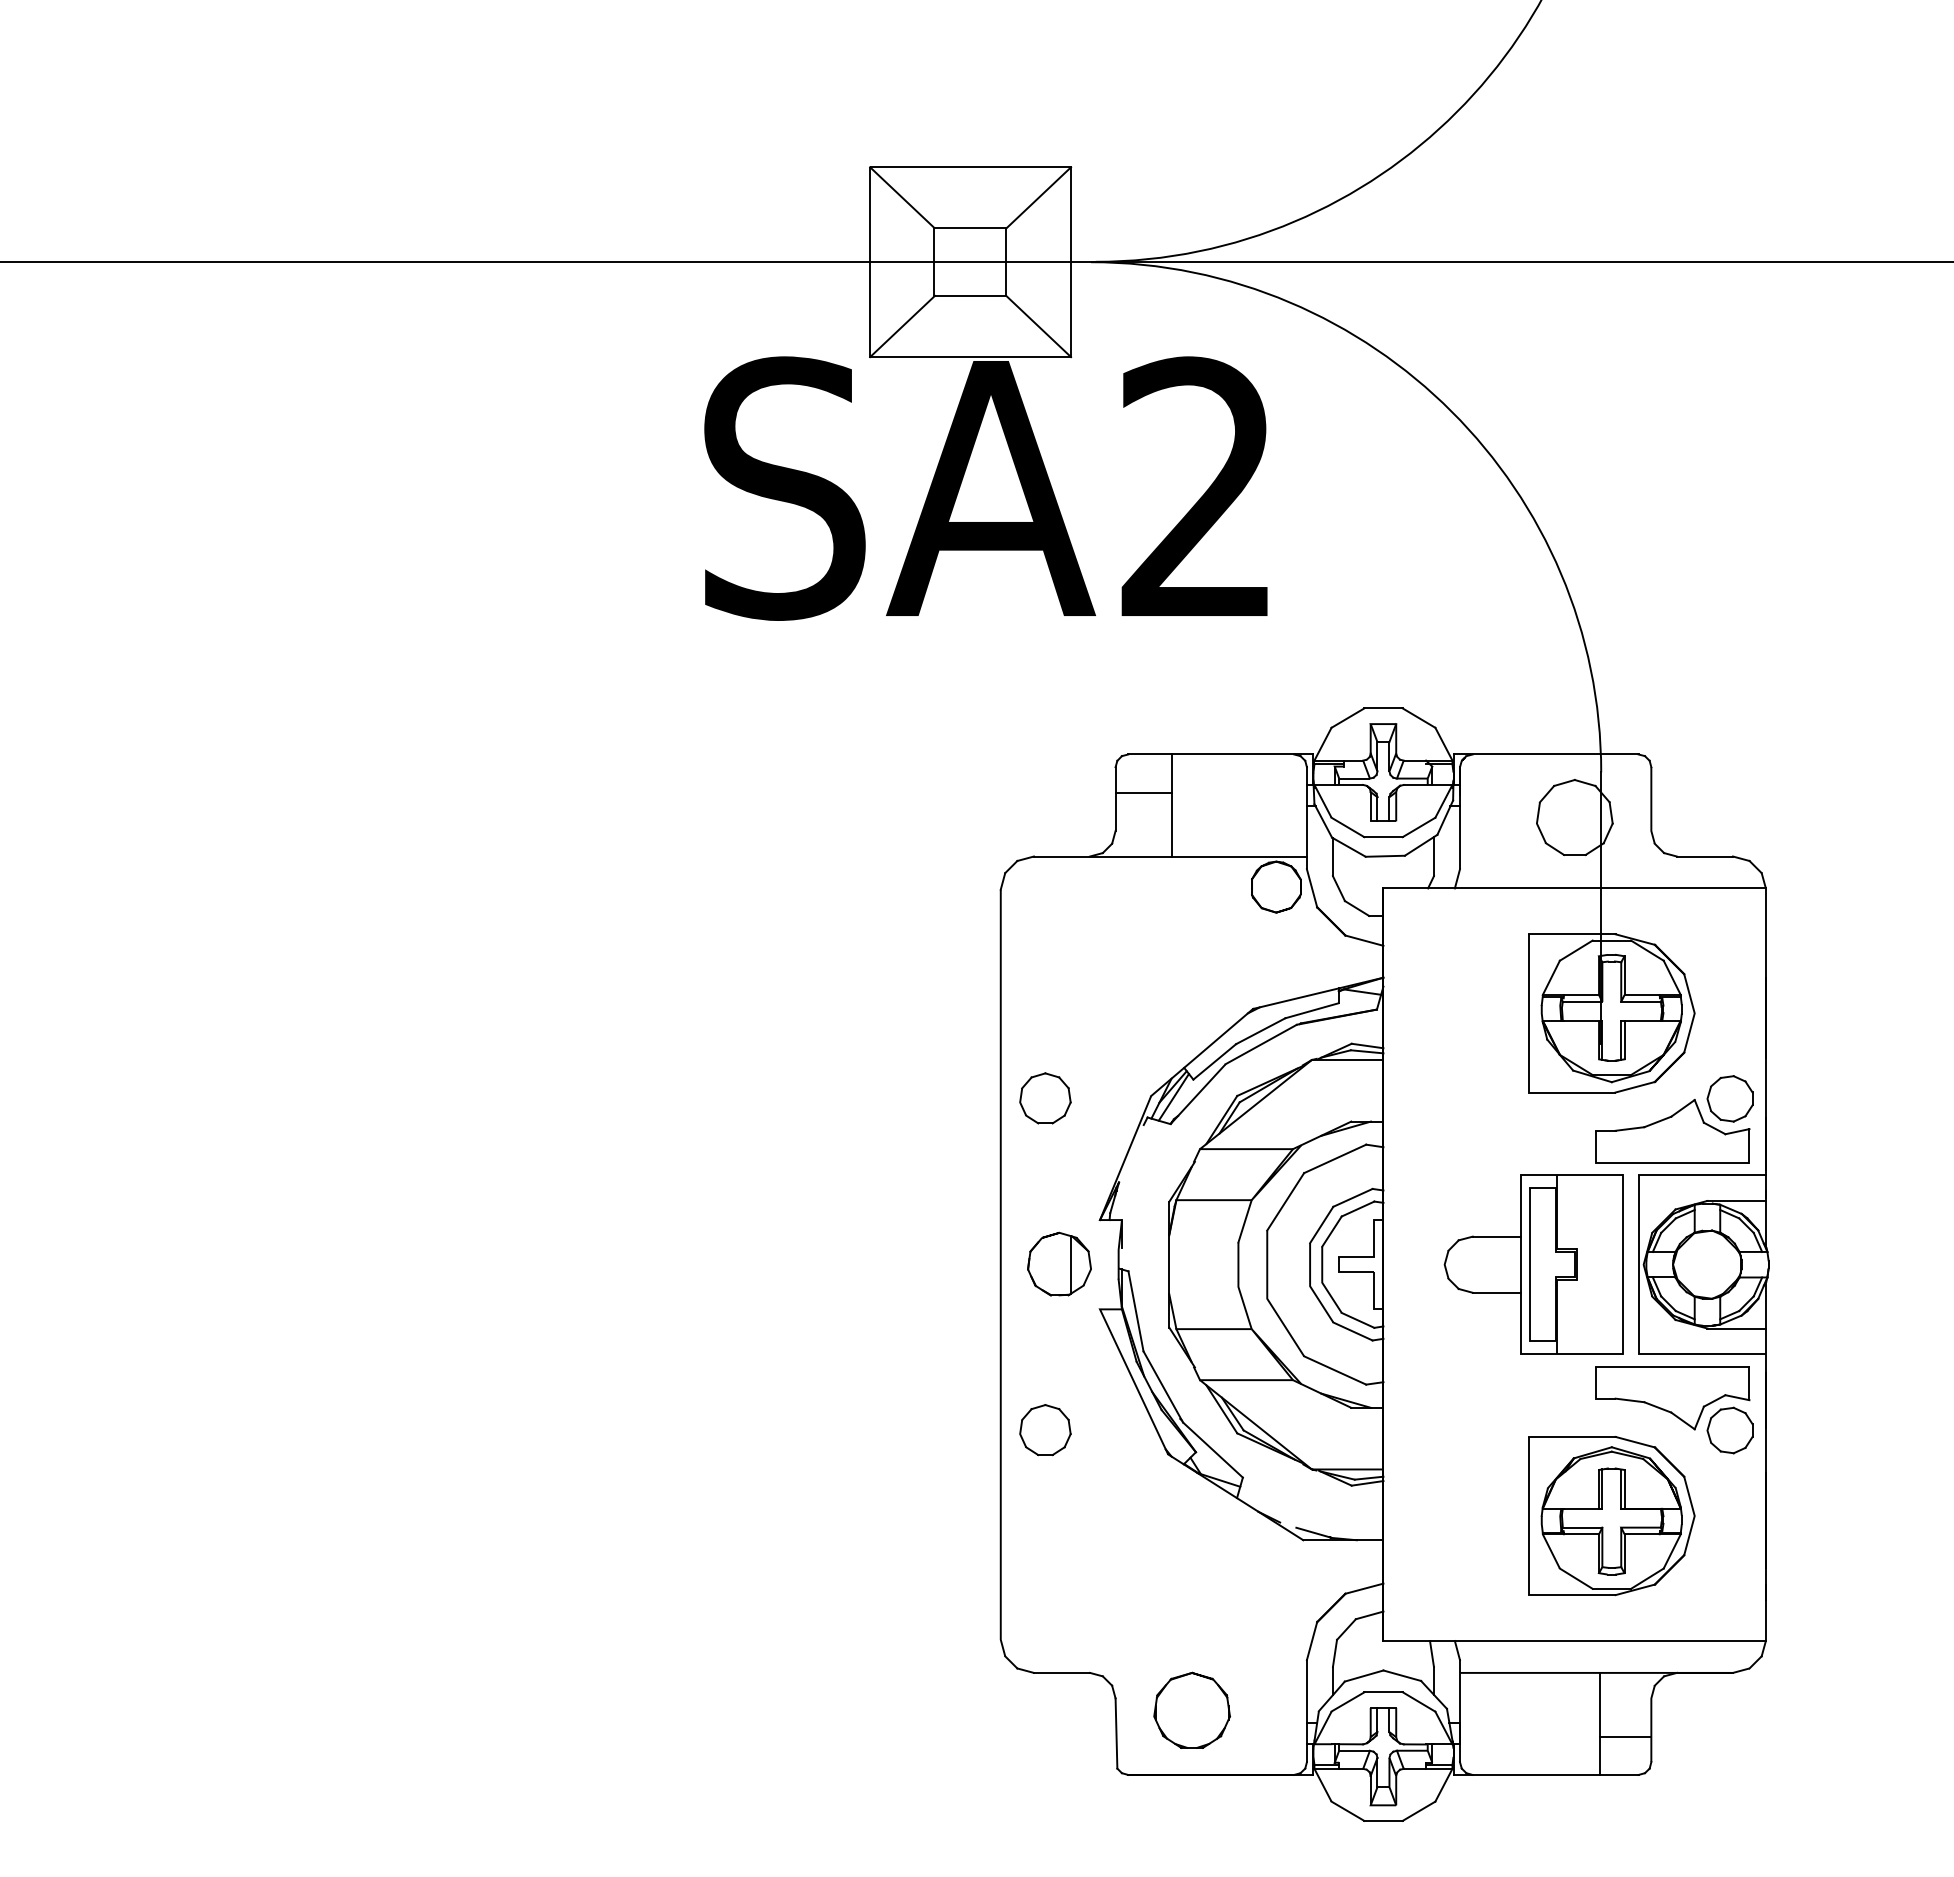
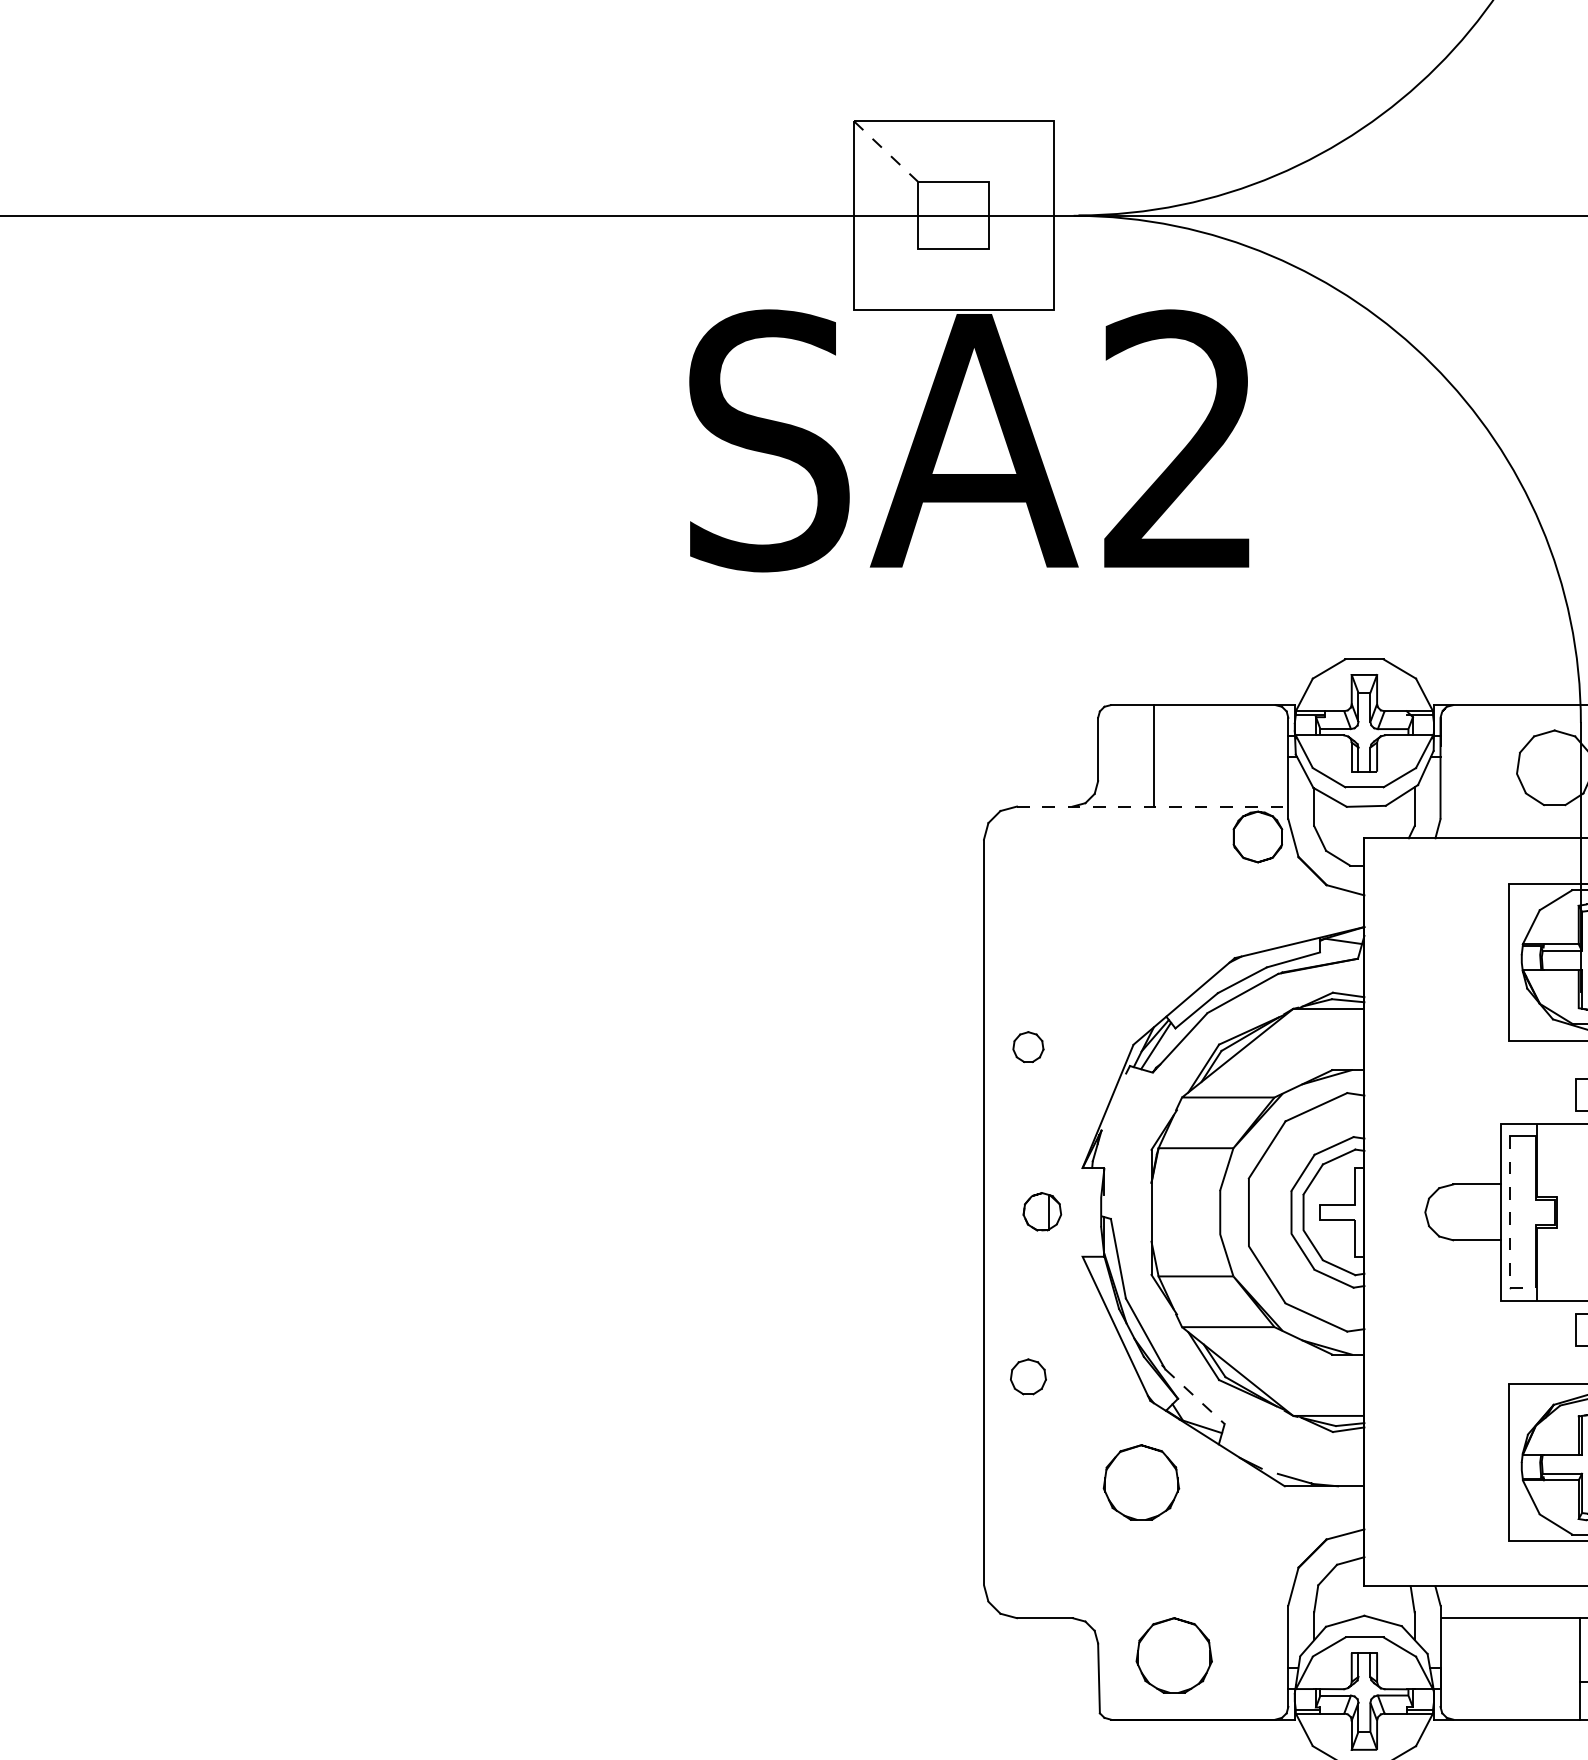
line: (1038, 197) -> (1021, 151), removed
line: (902, 198) -> (886, 152), solid -> dashed
line: (902, 326) -> (886, 279), removed
line: (1038, 326) -> (1021, 279), removed
line: (1143, 792) -> (1125, 742), removed
line: (1170, 856) -> (1152, 806), solid -> dashed
part: (1045, 1098) -> (1028, 1047), size x0.6
part: (1059, 1263) -> (1042, 1211), size x0.6
line: (1530, 1278) -> (1510, 1226), solid -> dashed
part: (1045, 1430) -> (1028, 1377), size x0.7
line: (1212, 1450) -> (1194, 1397), solid -> dashed
part: (1158, 1535) -> (1140, 1481), added

